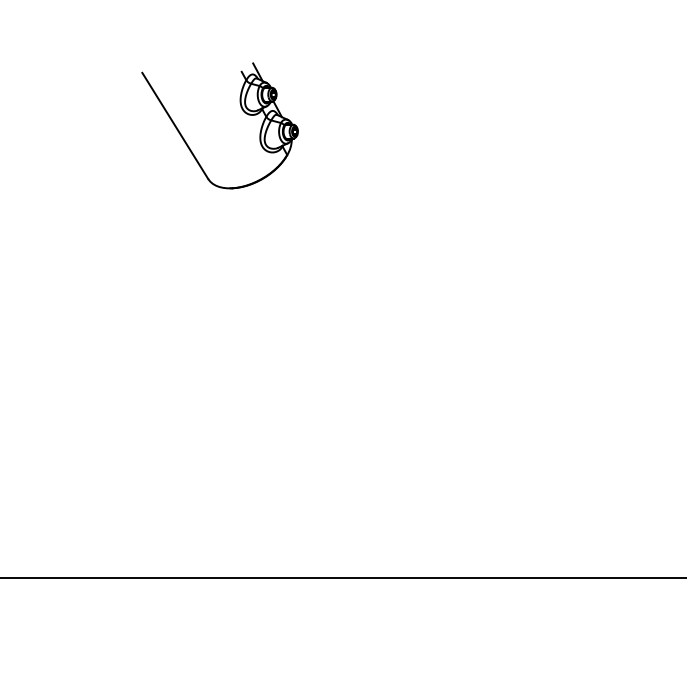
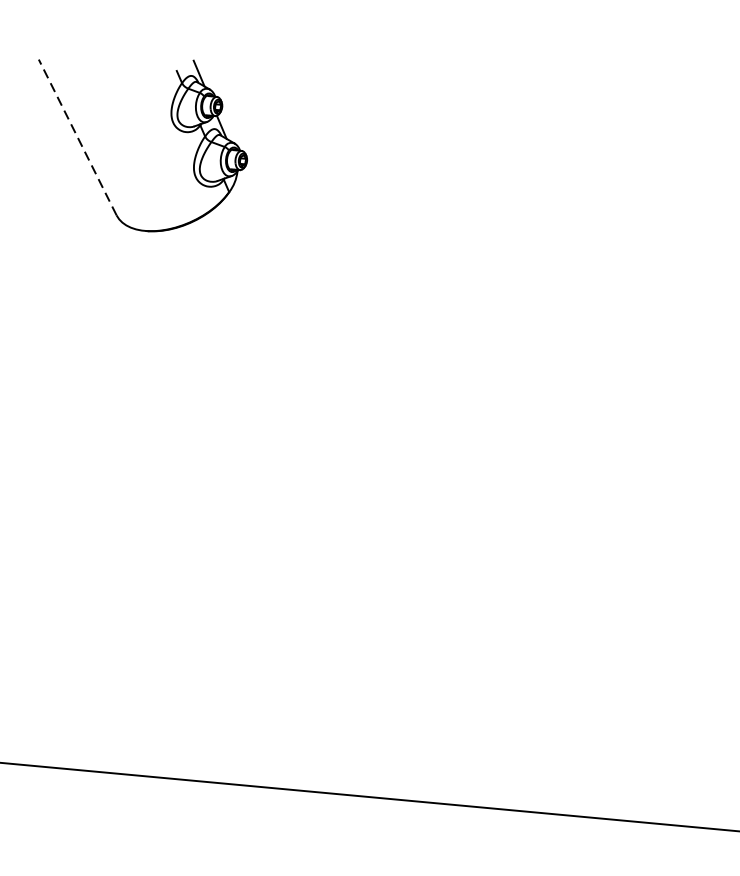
line: (175, 125) -> (78, 136), solid -> dashed

